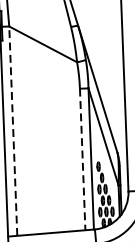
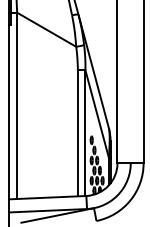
line: (13, 130) -> (17, 105), dashed -> solid
line: (82, 159) -> (77, 133), dashed -> solid

